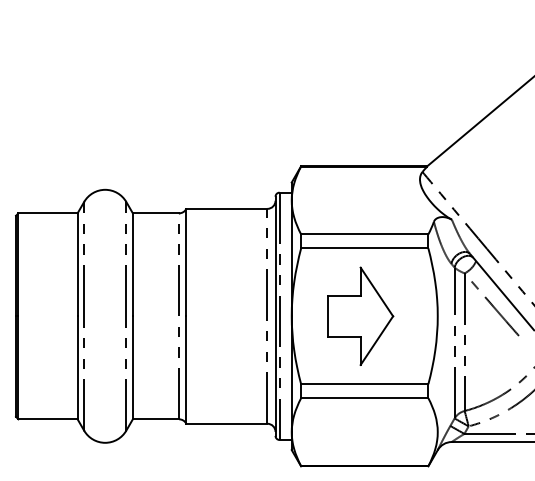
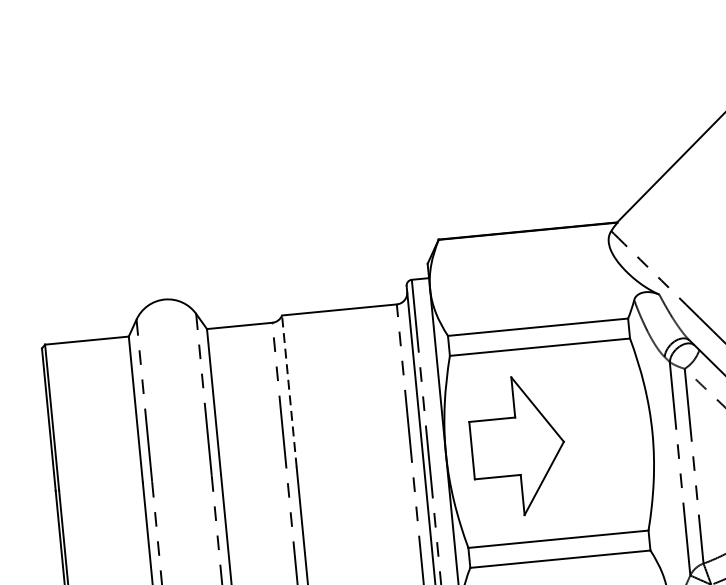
line: (186, 262) -> (289, 391), solid -> dashed
part: (360, 315) -> (517, 445), moved

